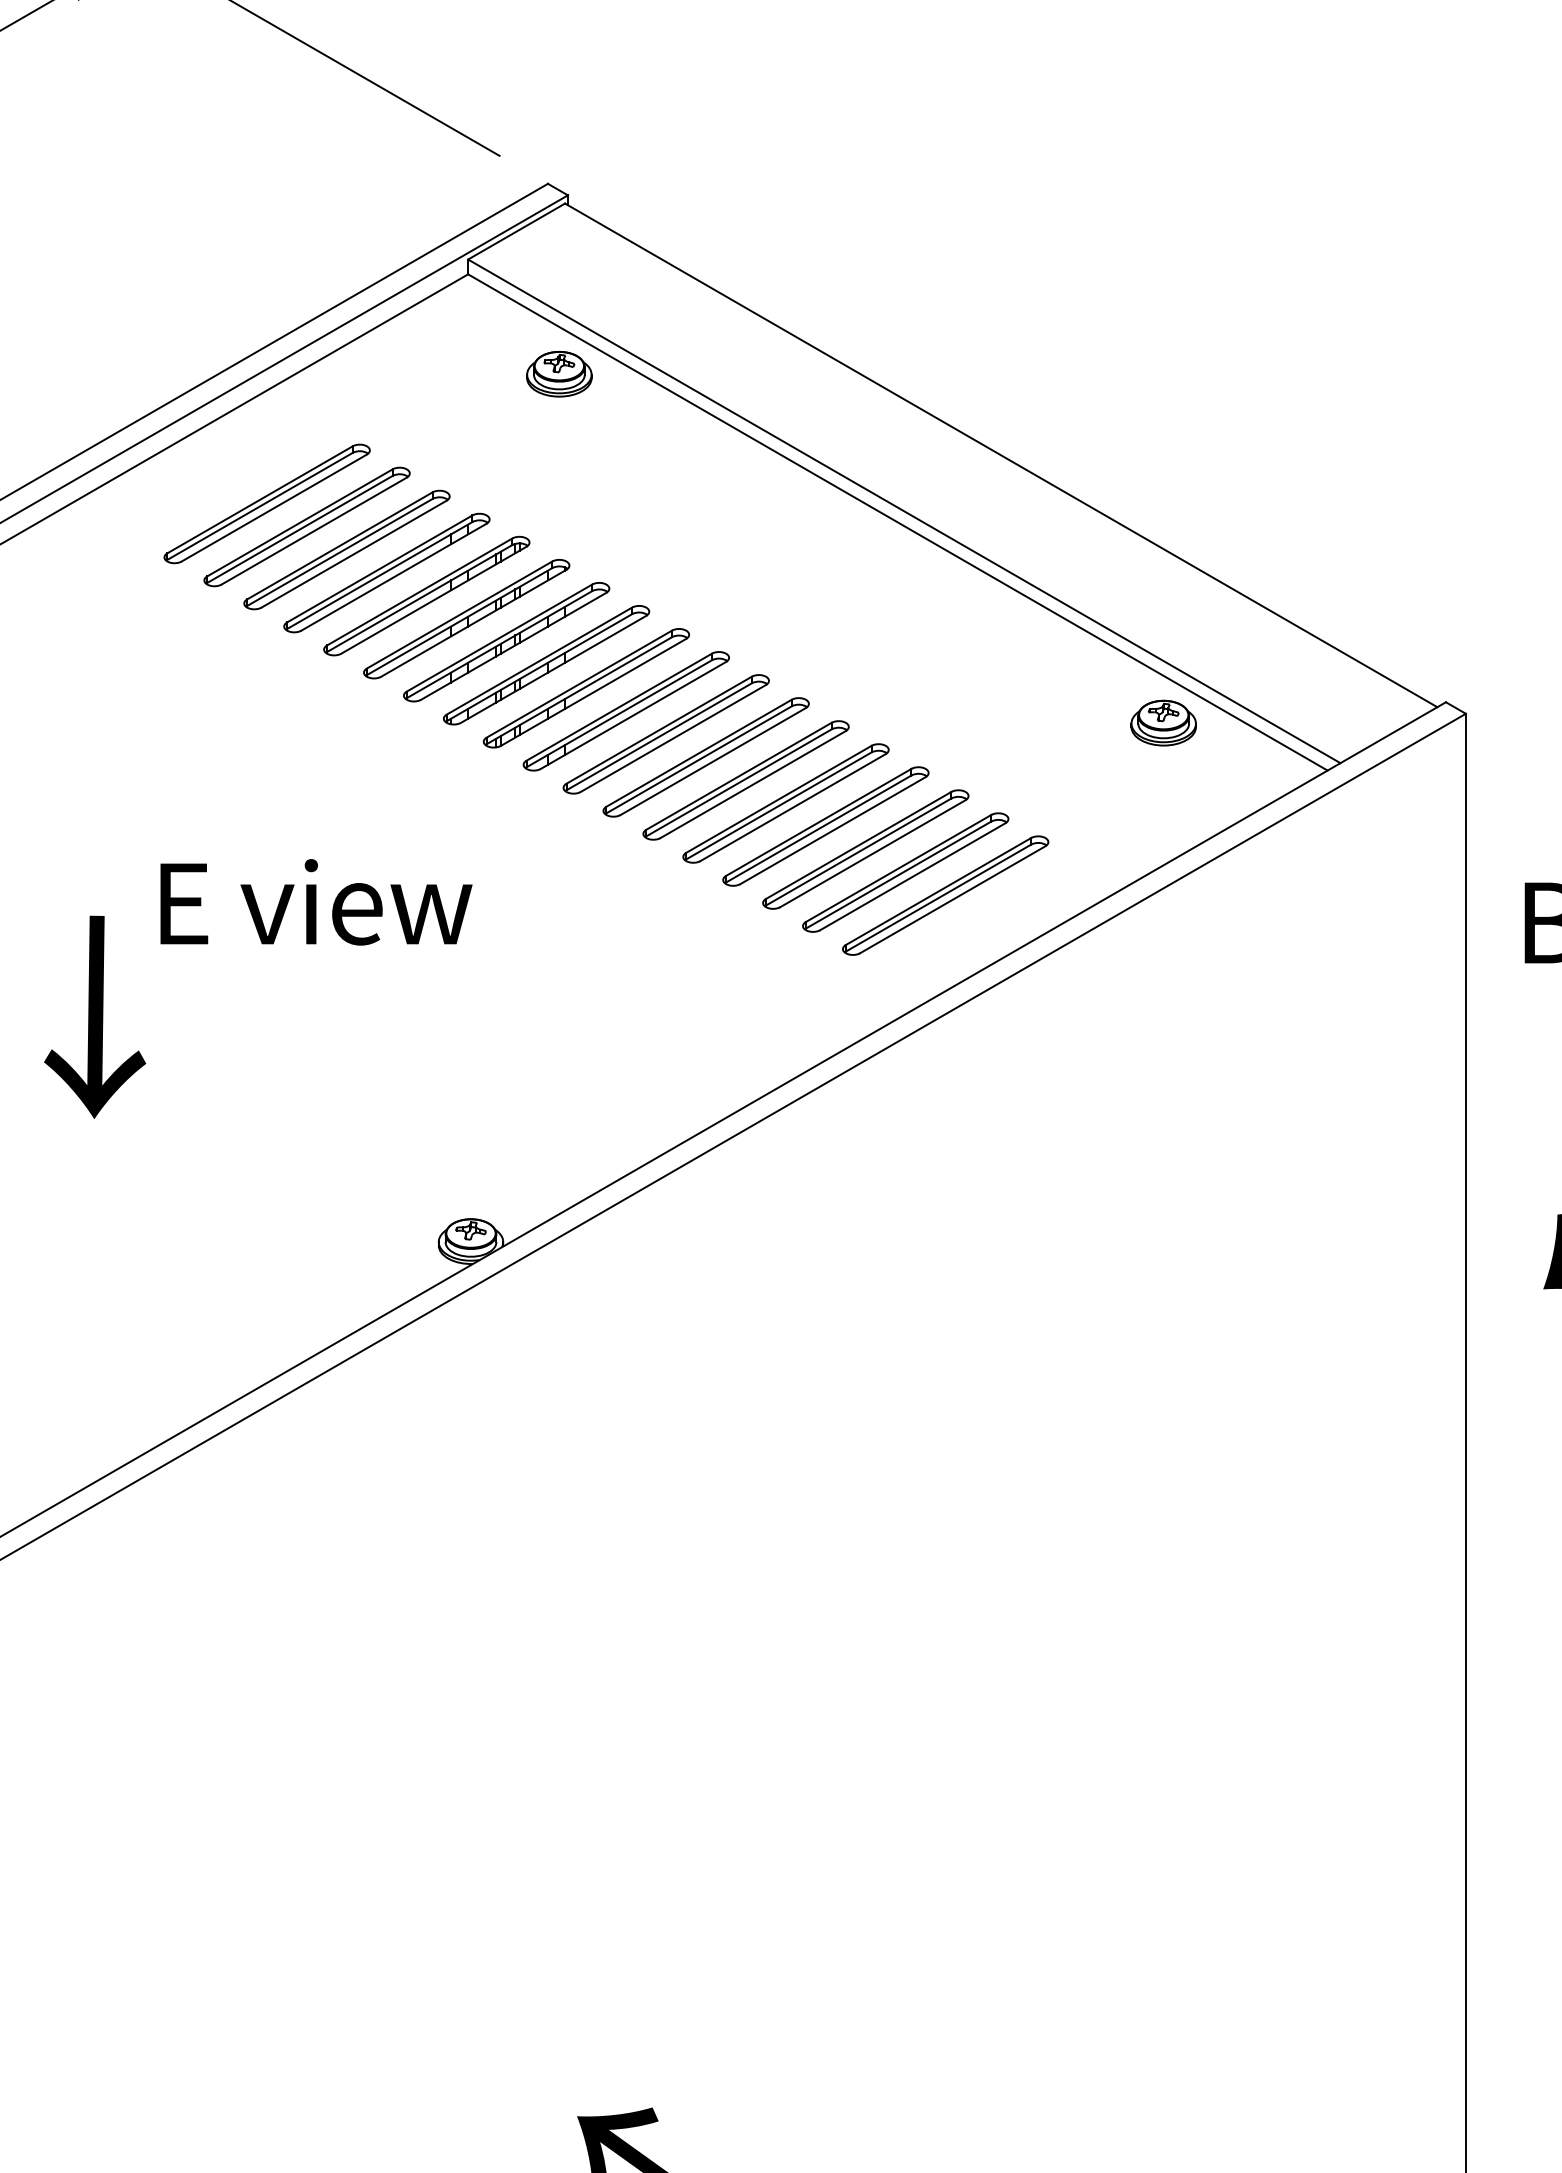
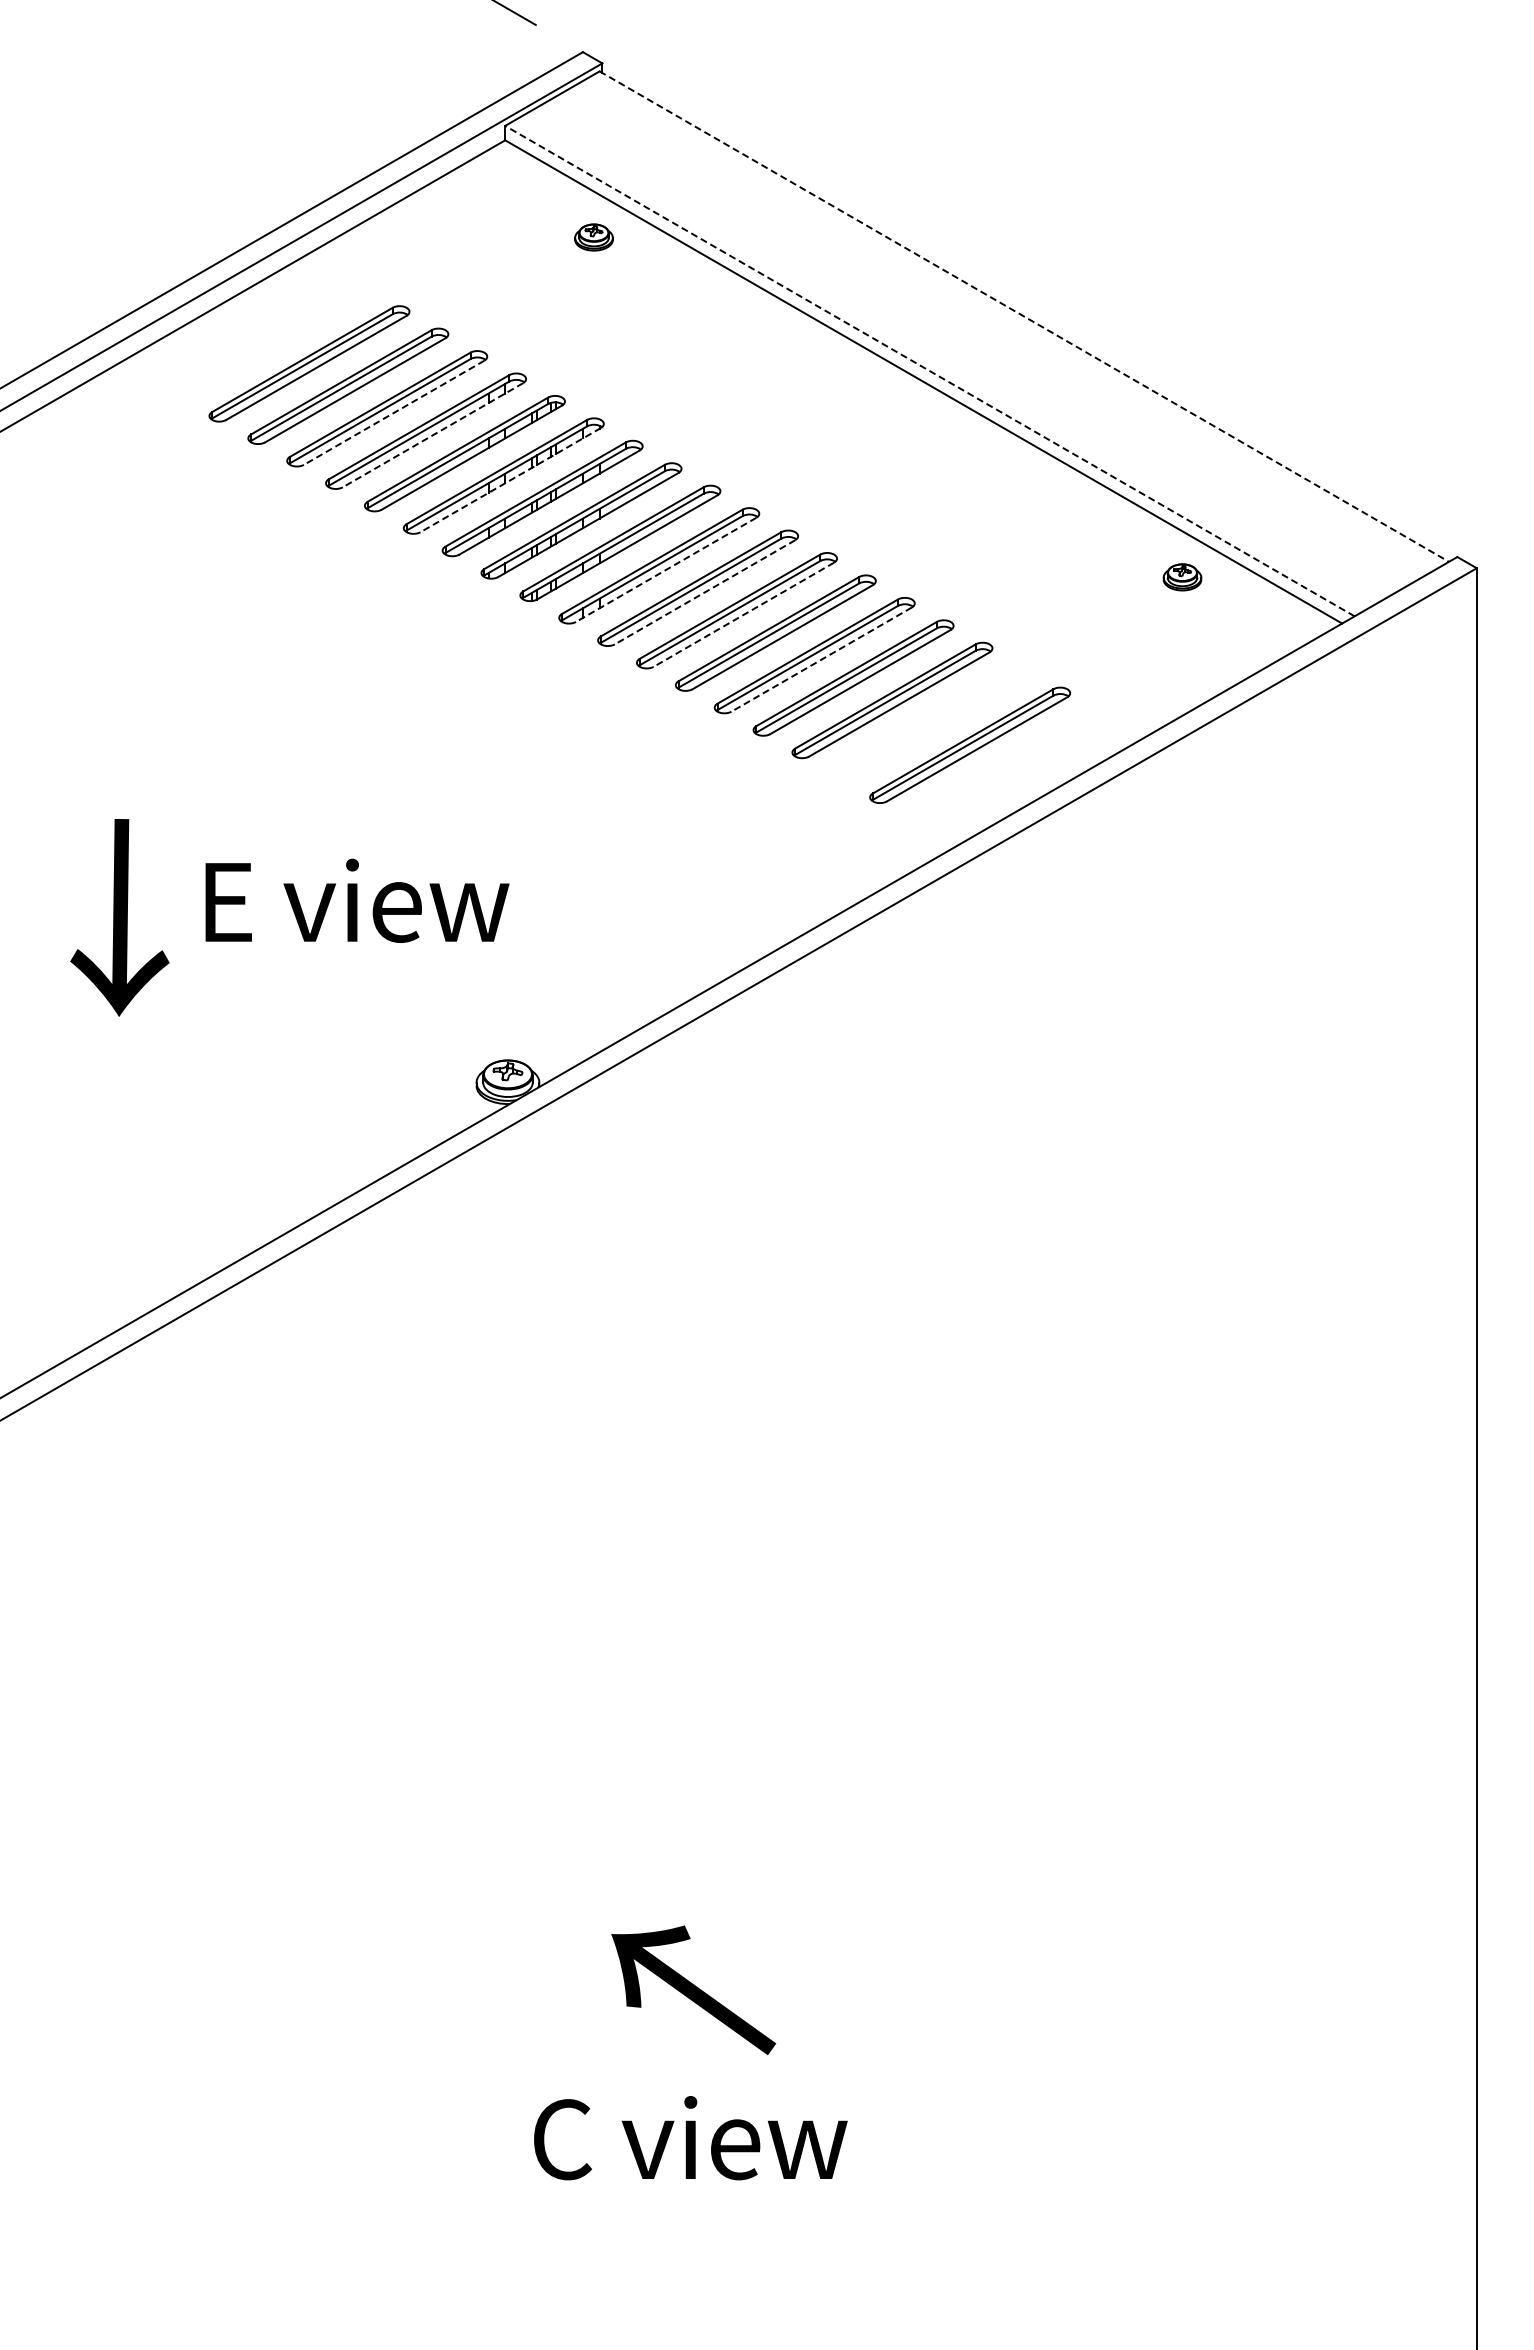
part: (558, 374) -> (593, 237), size x0.6
line: (1001, 455) -> (1024, 316), solid -> dashed
line: (903, 510) -> (929, 370), solid -> dashed
line: (353, 554) -> (393, 413), solid -> dashed
line: (393, 577) -> (432, 435), solid -> dashed
line: (473, 623) -> (510, 480), solid -> dashed
line: (632, 716) -> (665, 570), solid -> dashed
part: (1163, 723) -> (1182, 577), size x0.6
line: (672, 738) -> (704, 592), solid -> dashed
line: (712, 761) -> (743, 614), solid -> dashed
line: (792, 807) -> (821, 659), solid -> dashed
part: (905, 872) -> (931, 722), removed
text: (316, 901) -> (357, 900), moved
text: (94, 1016) -> (119, 917), moved

